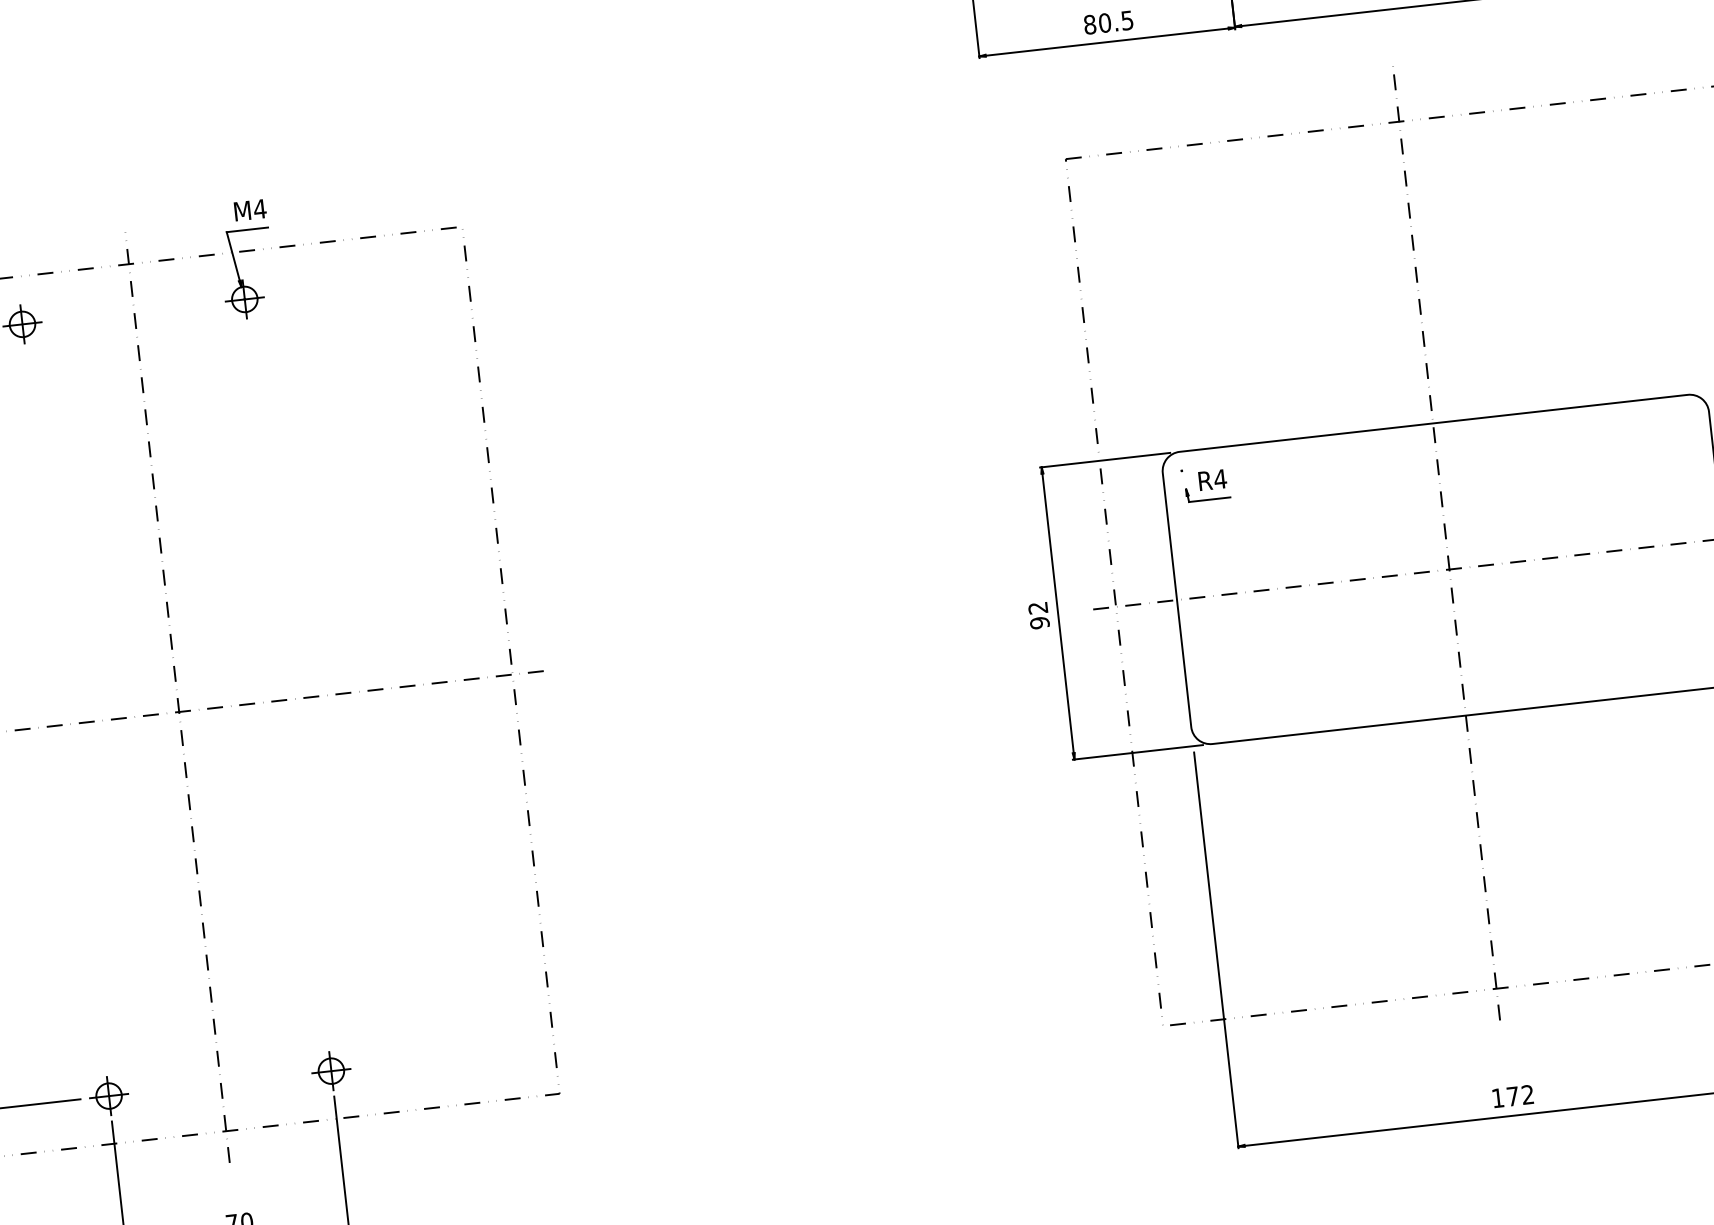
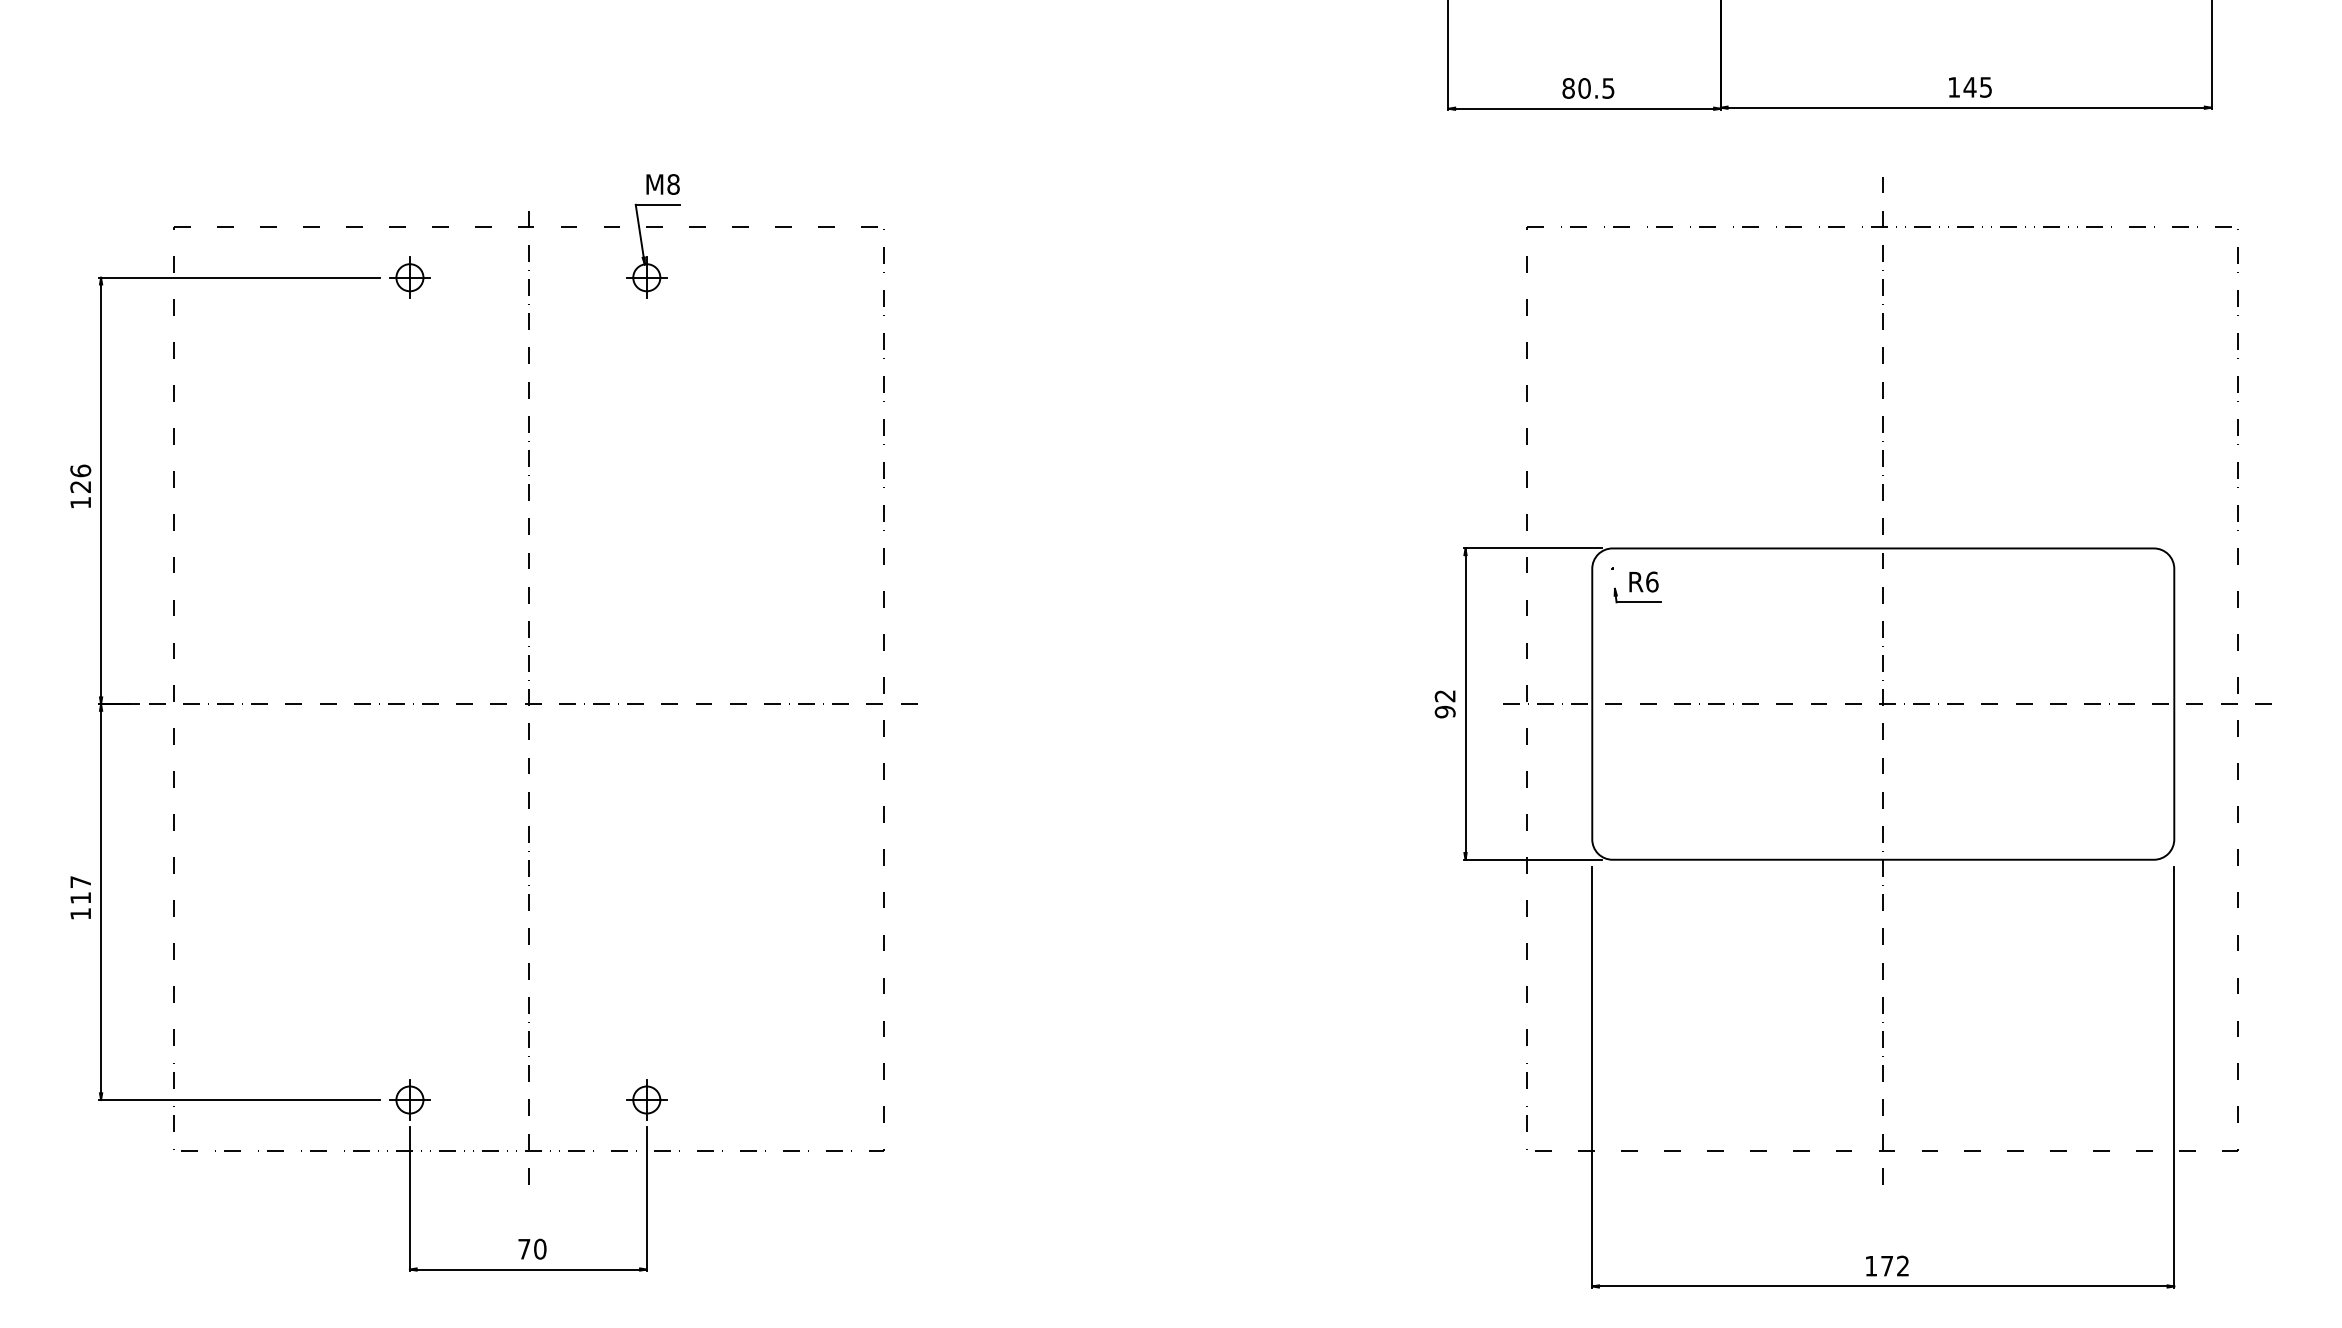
text: (260, 209) -> (673, 184), M4 -> M8
text: (1219, 478) -> (1651, 581), R4 -> R6

